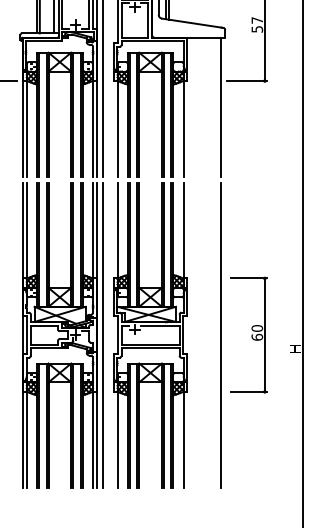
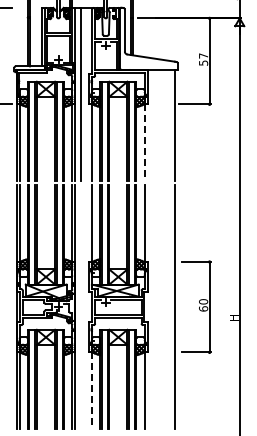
line: (183, 128) -> (144, 142), solid -> dashed
line: (103, 334) -> (80, 306), removed
line: (116, 439) -> (91, 390), solid -> dashed

